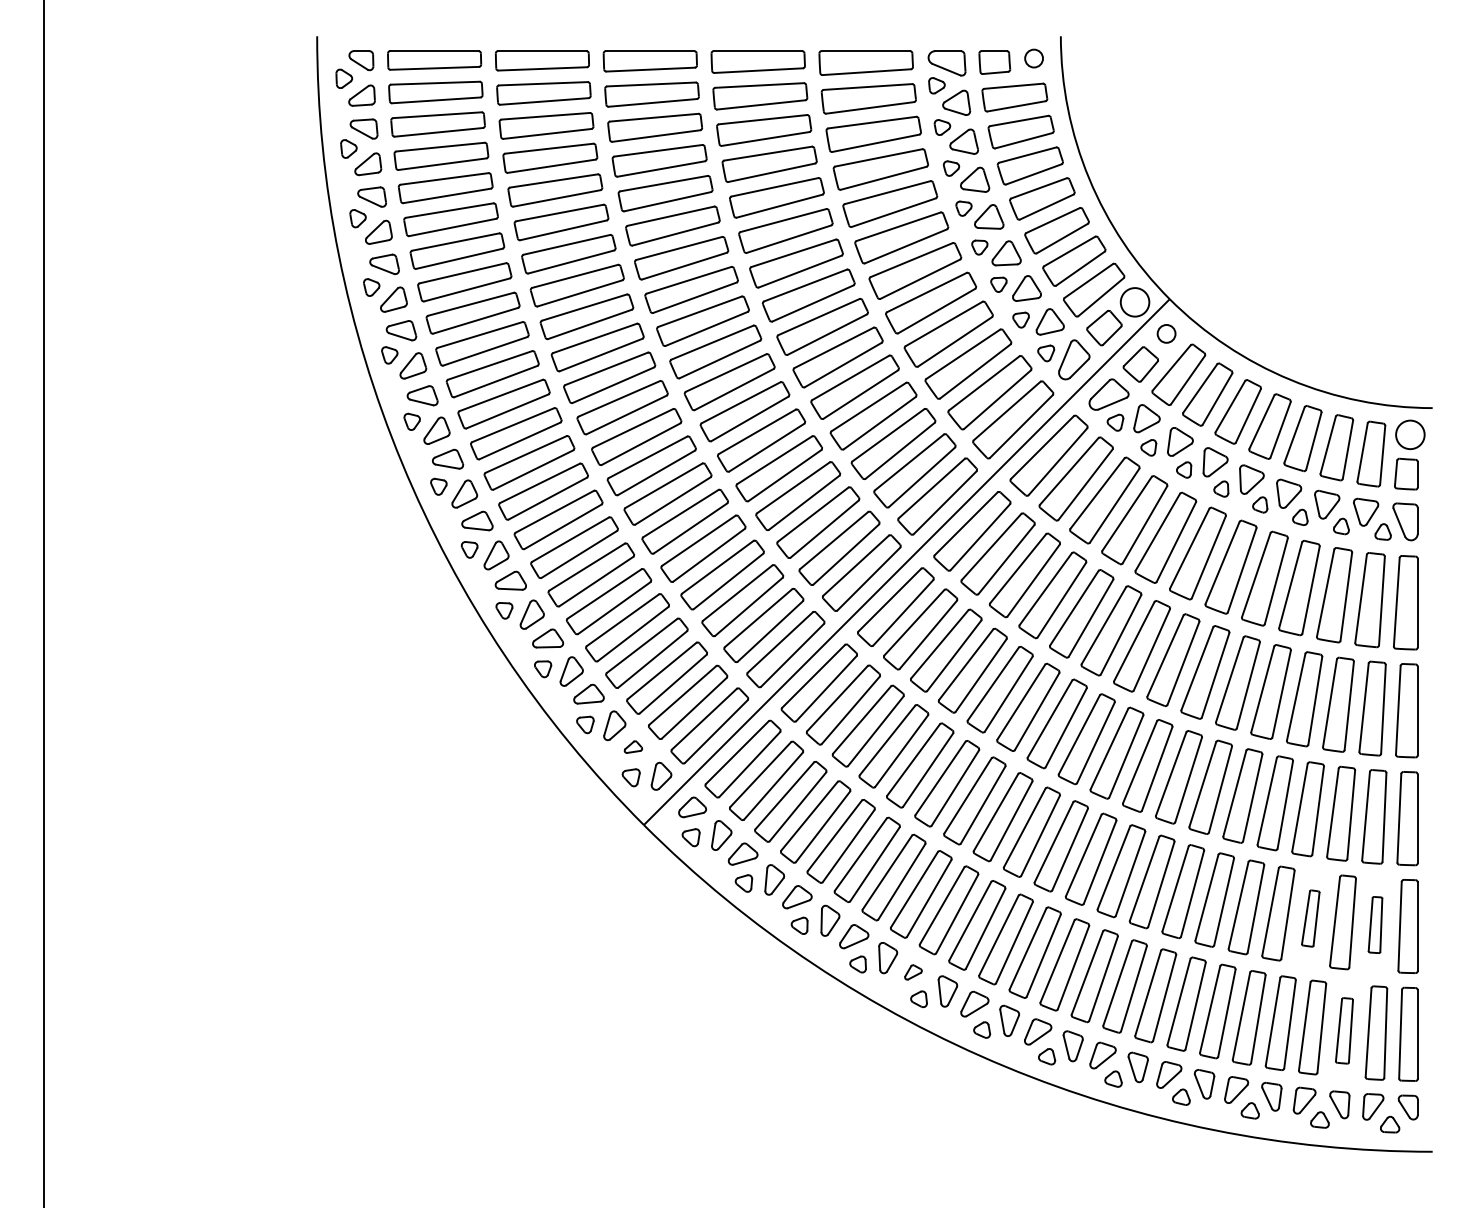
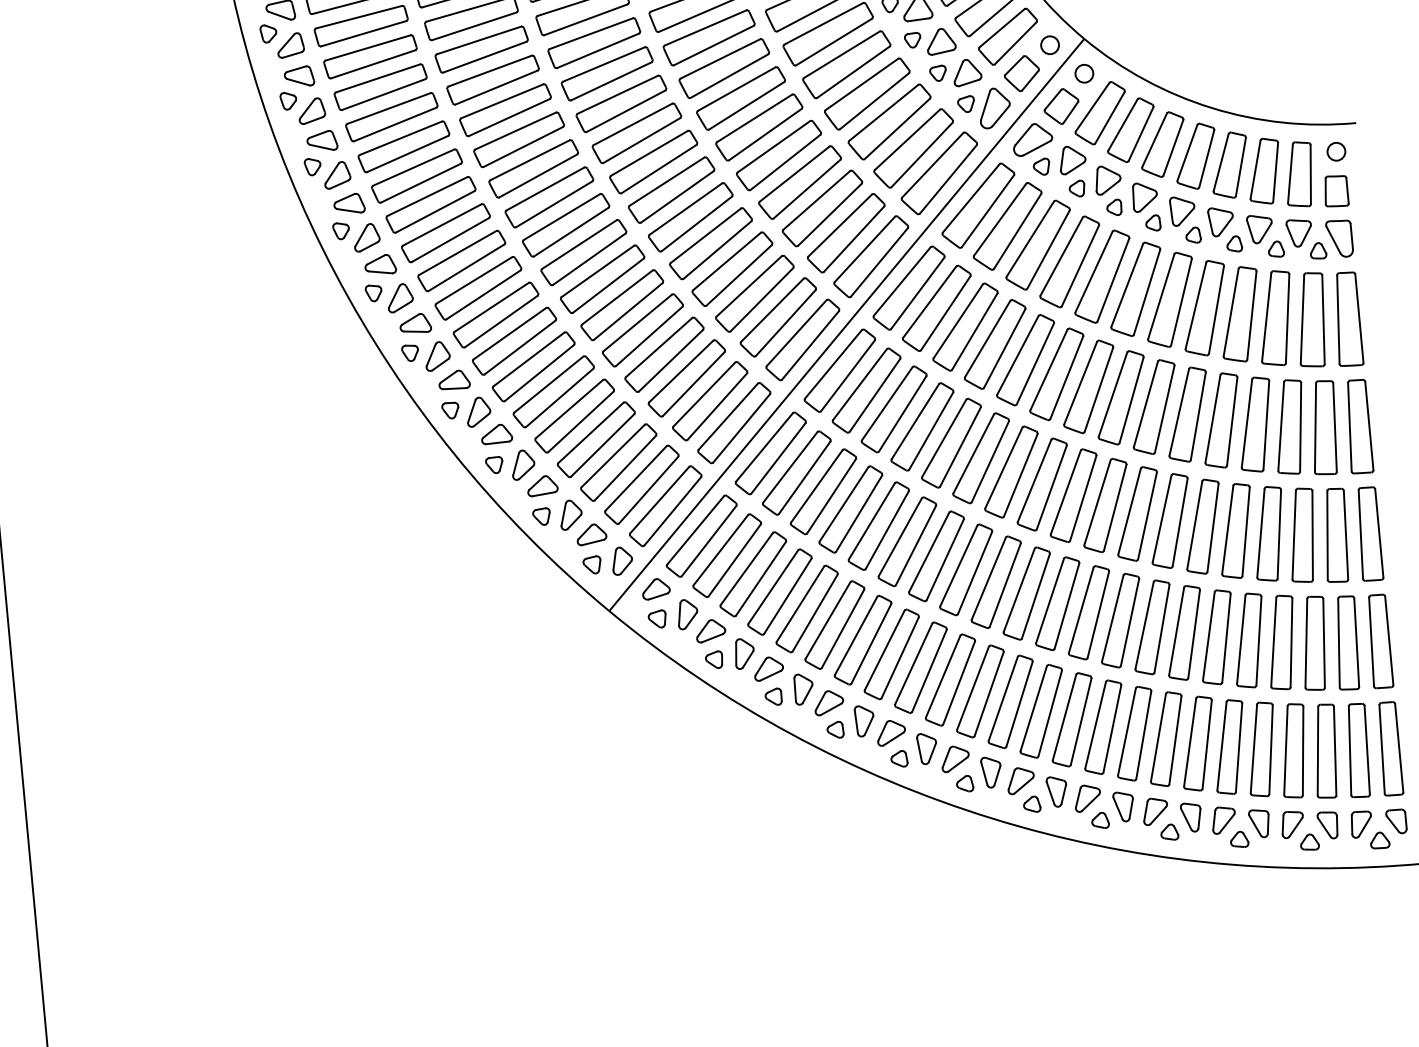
circle: (1134, 302) -> (1049, 45), size x0.62
circle: (1410, 434) -> (1336, 151), size x0.62
part: (633, 746) -> (591, 533), size x1.67
part: (1310, 918) -> (1281, 642), size x1.67
part: (1375, 924) -> (1346, 642), size x1.67
part: (913, 972) -> (891, 733), size x1.67
part: (1344, 1030) -> (1325, 750), size x1.43

